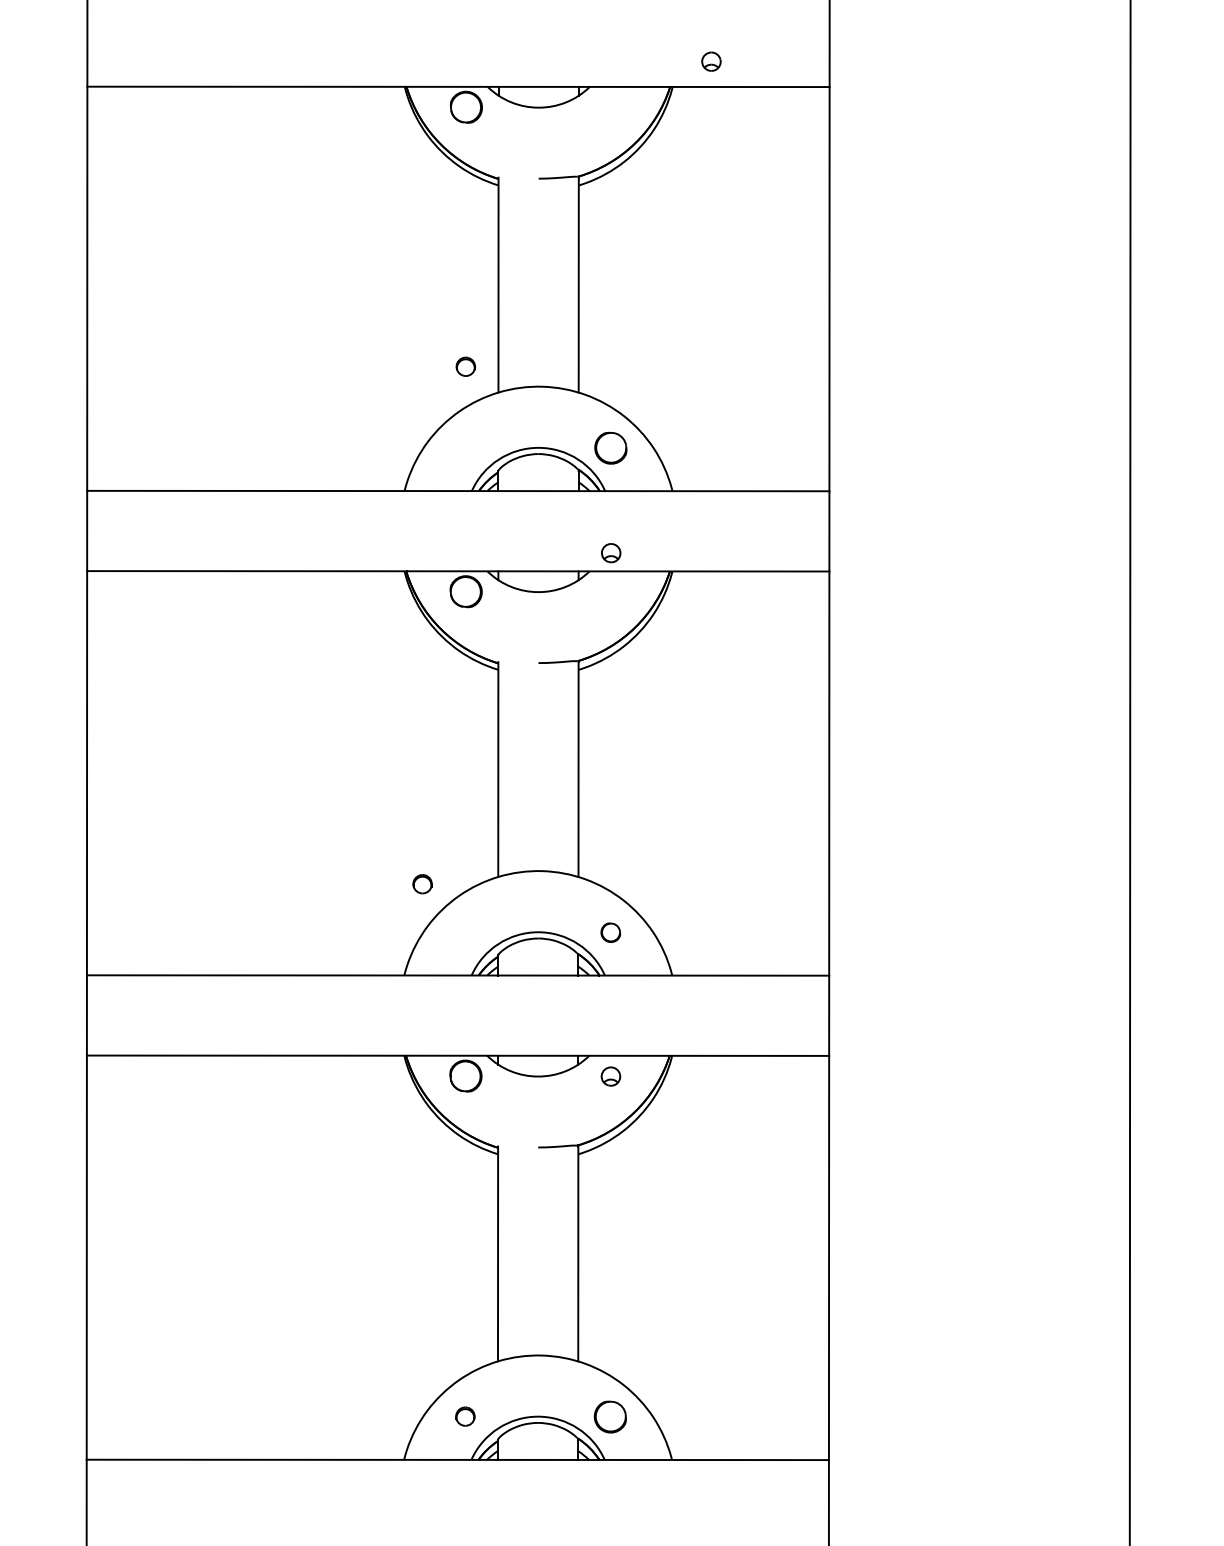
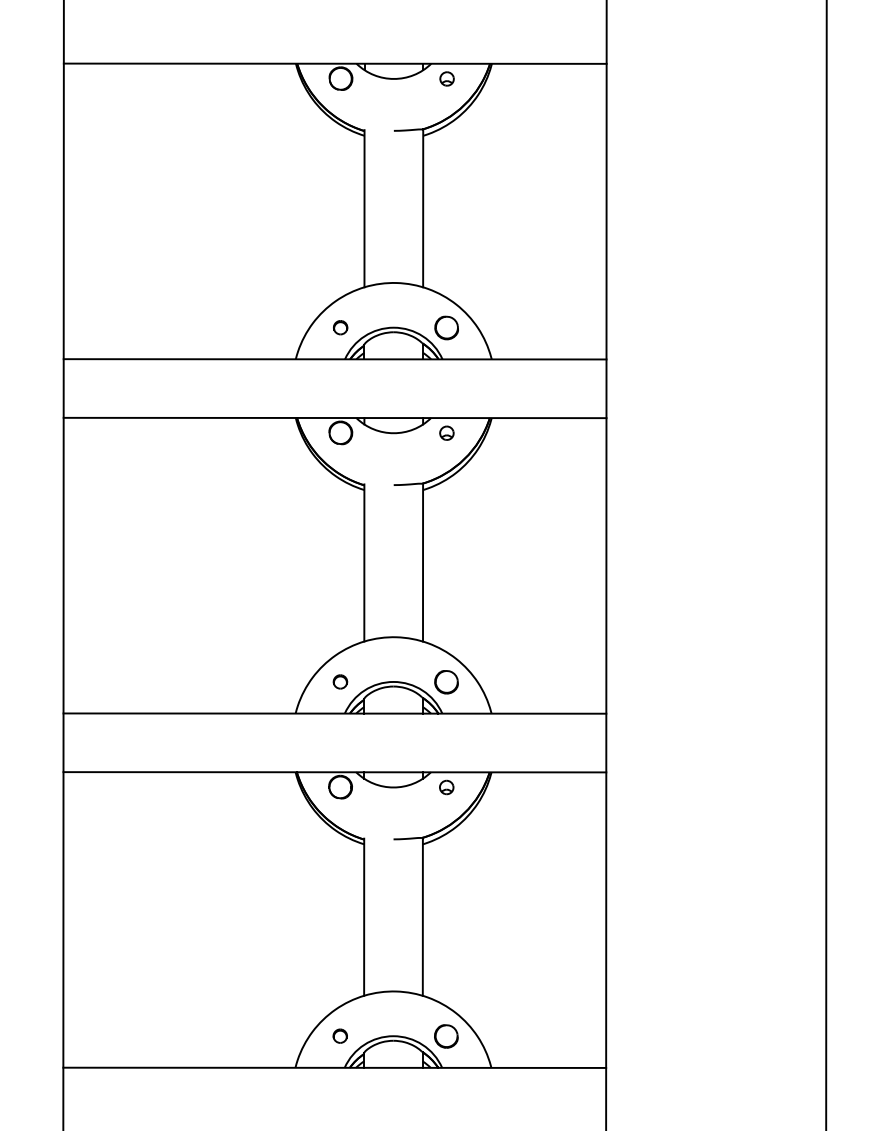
part: (711, 61) -> (447, 78), moved
part: (465, 366) -> (340, 327), moved
part: (611, 553) -> (447, 433), moved
part: (422, 884) -> (340, 682), moved
part: (610, 932) -> (446, 682), size x1.67

